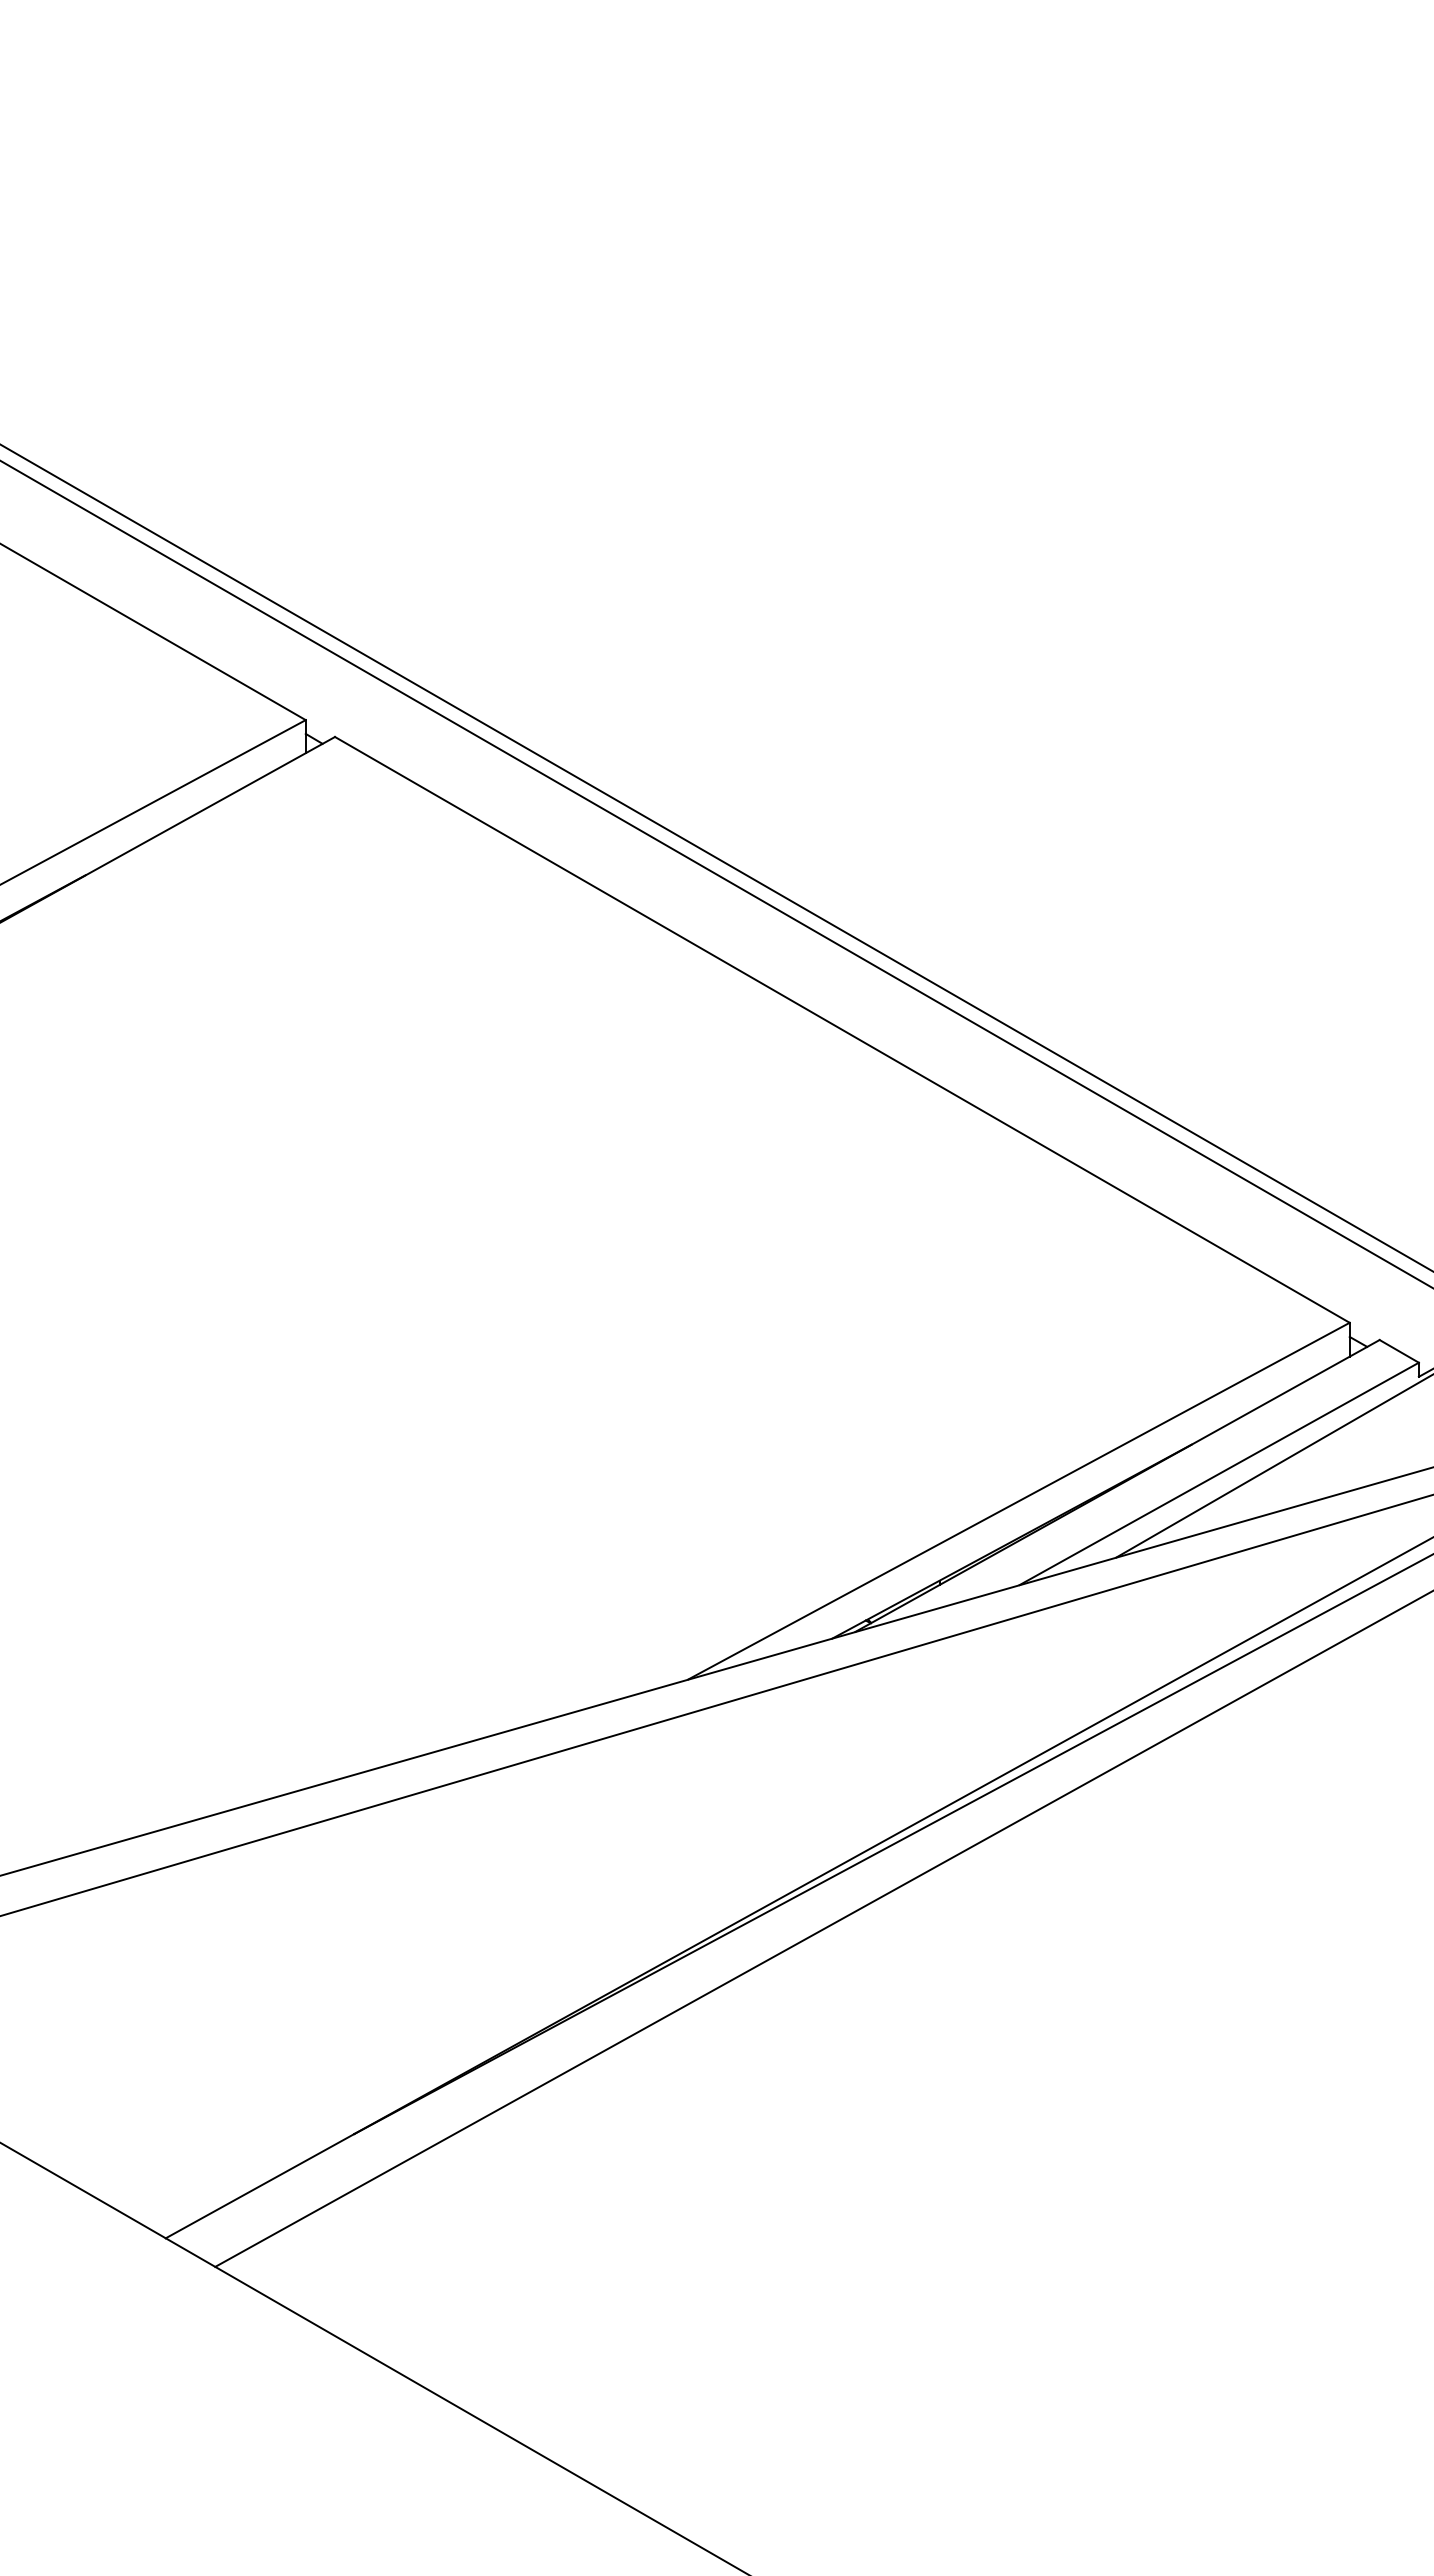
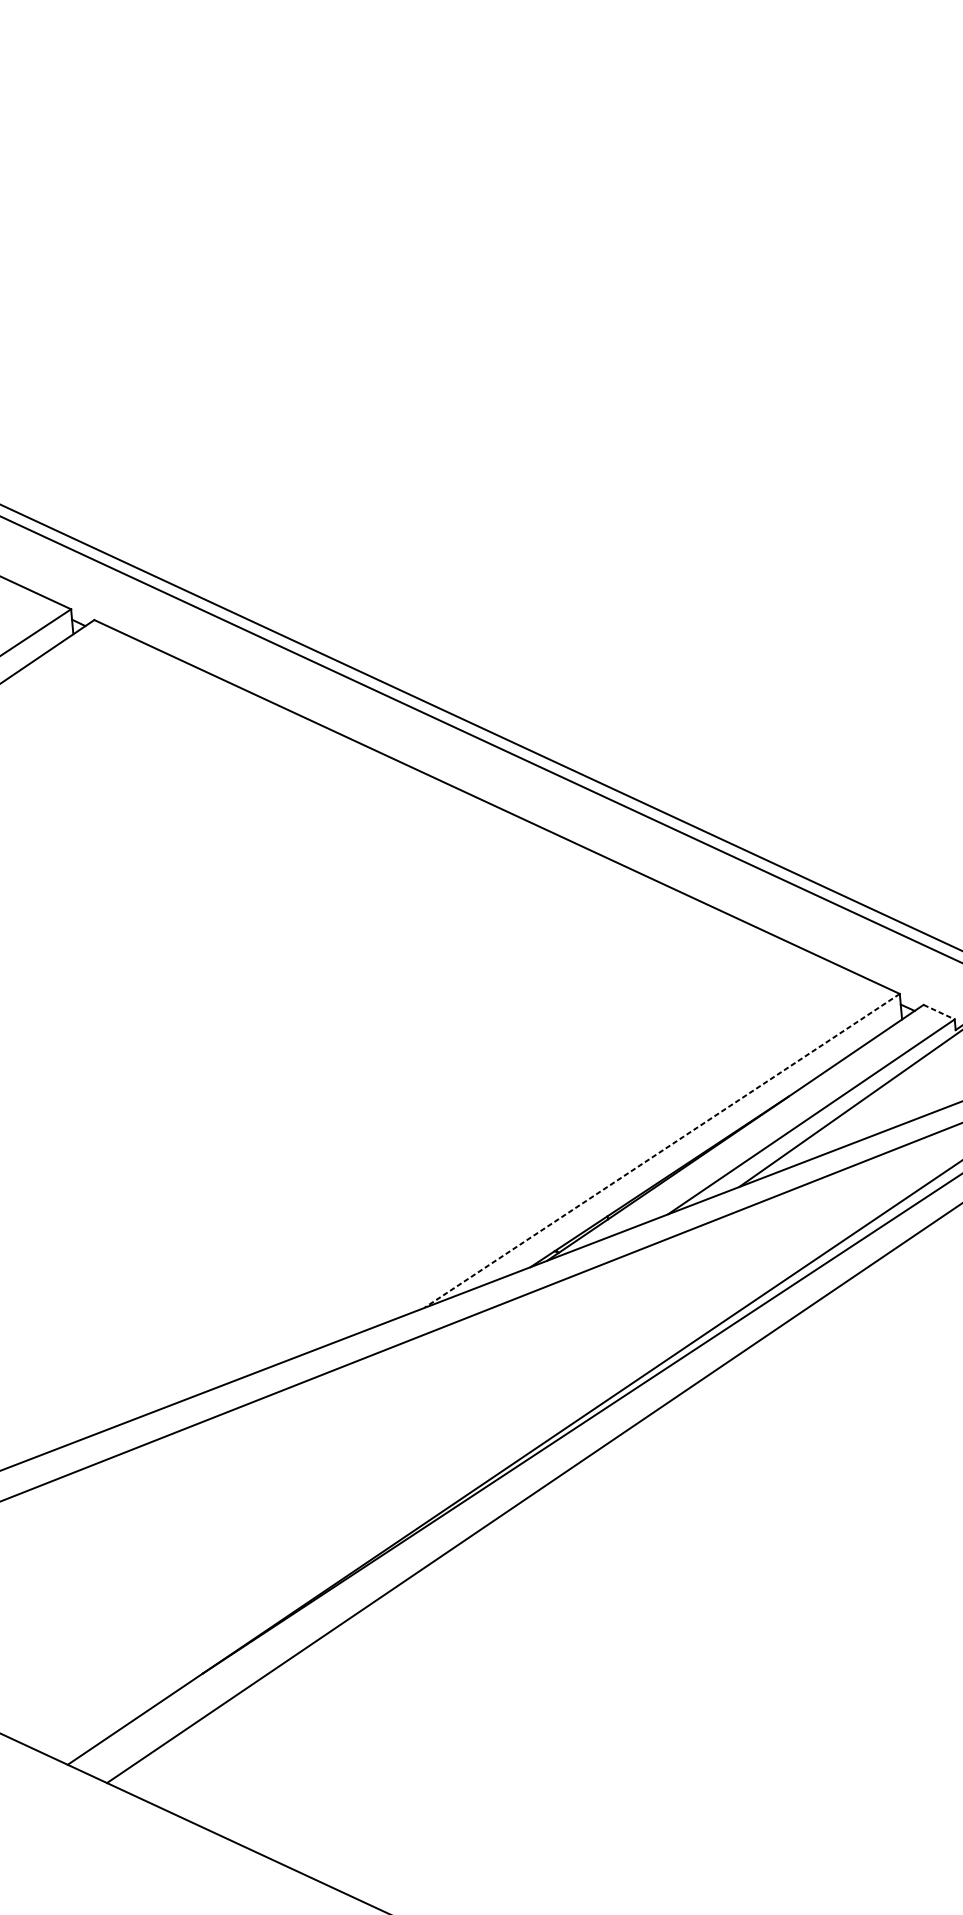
line: (1399, 1351) -> (939, 1012), solid -> dashed
line: (1019, 1501) -> (662, 1151), solid -> dashed

